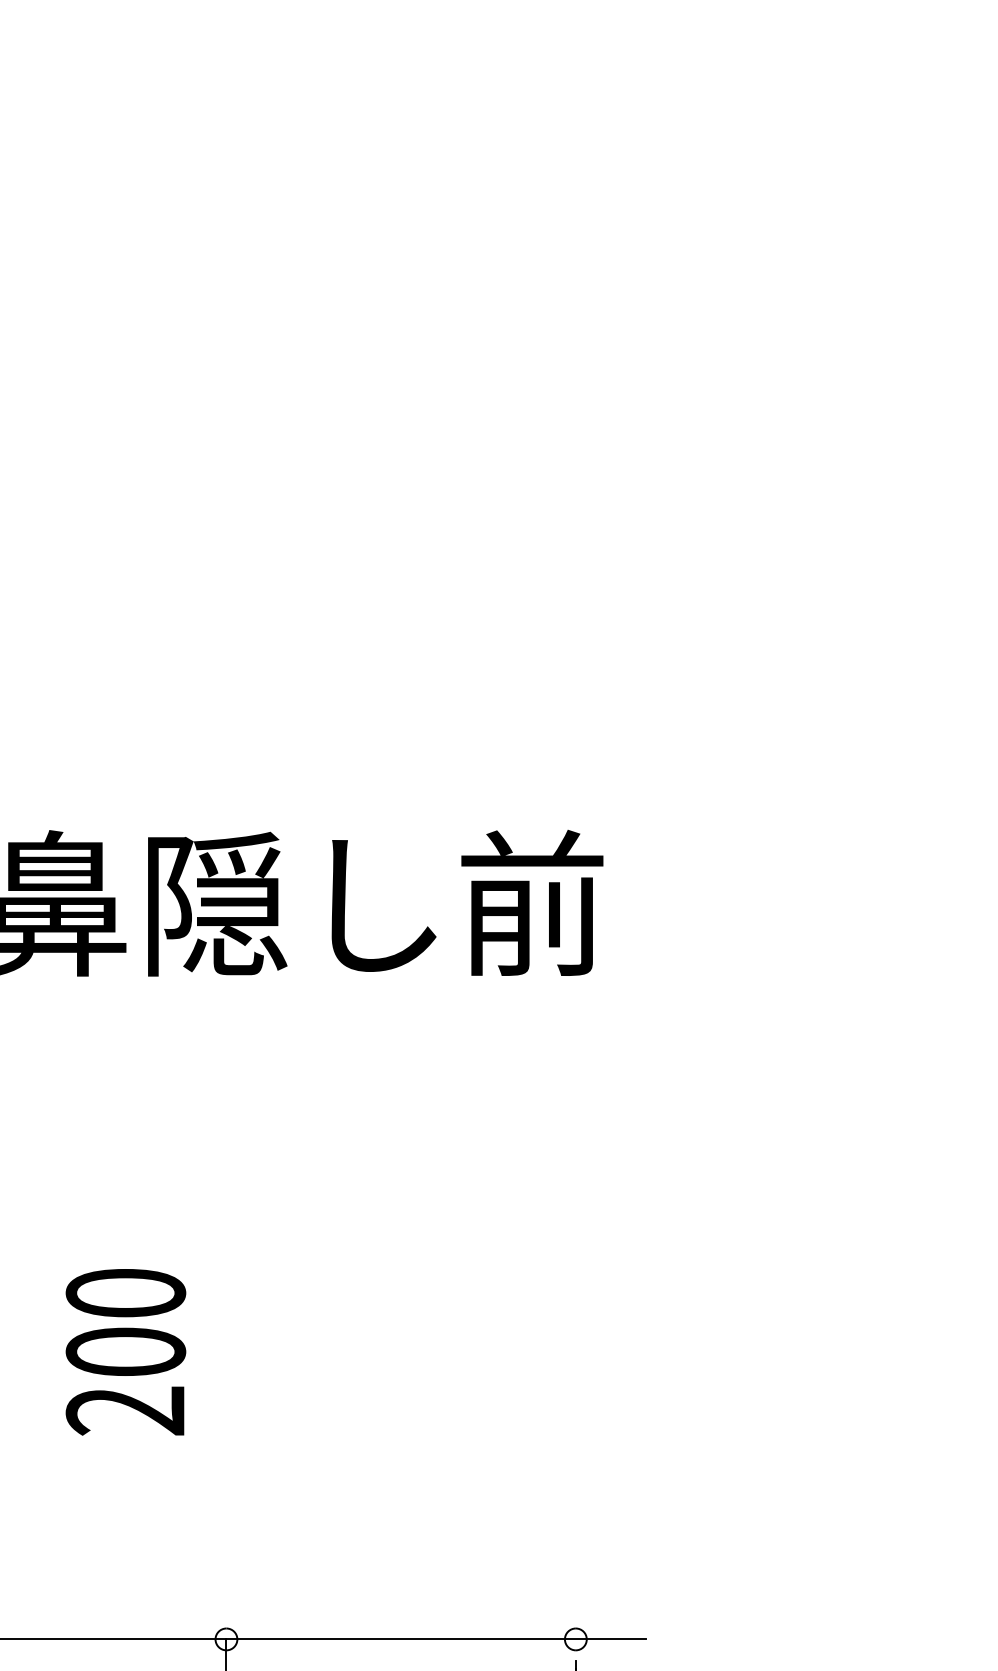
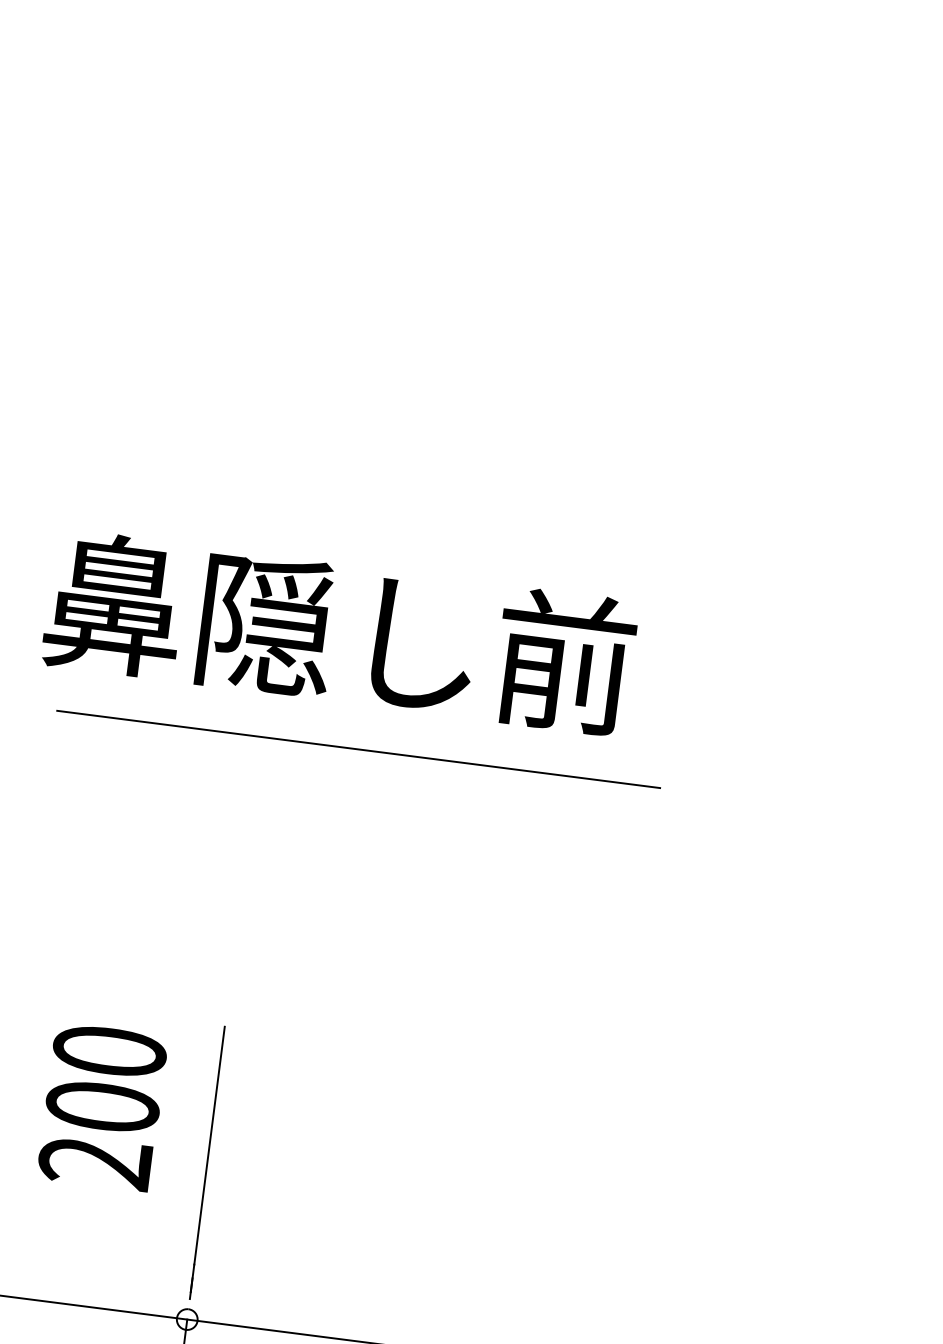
line: (328, 1022) -> (358, 749), added
text: (125, 1352) -> (102, 1107), moved
line: (225, 1473) -> (206, 1162), added

